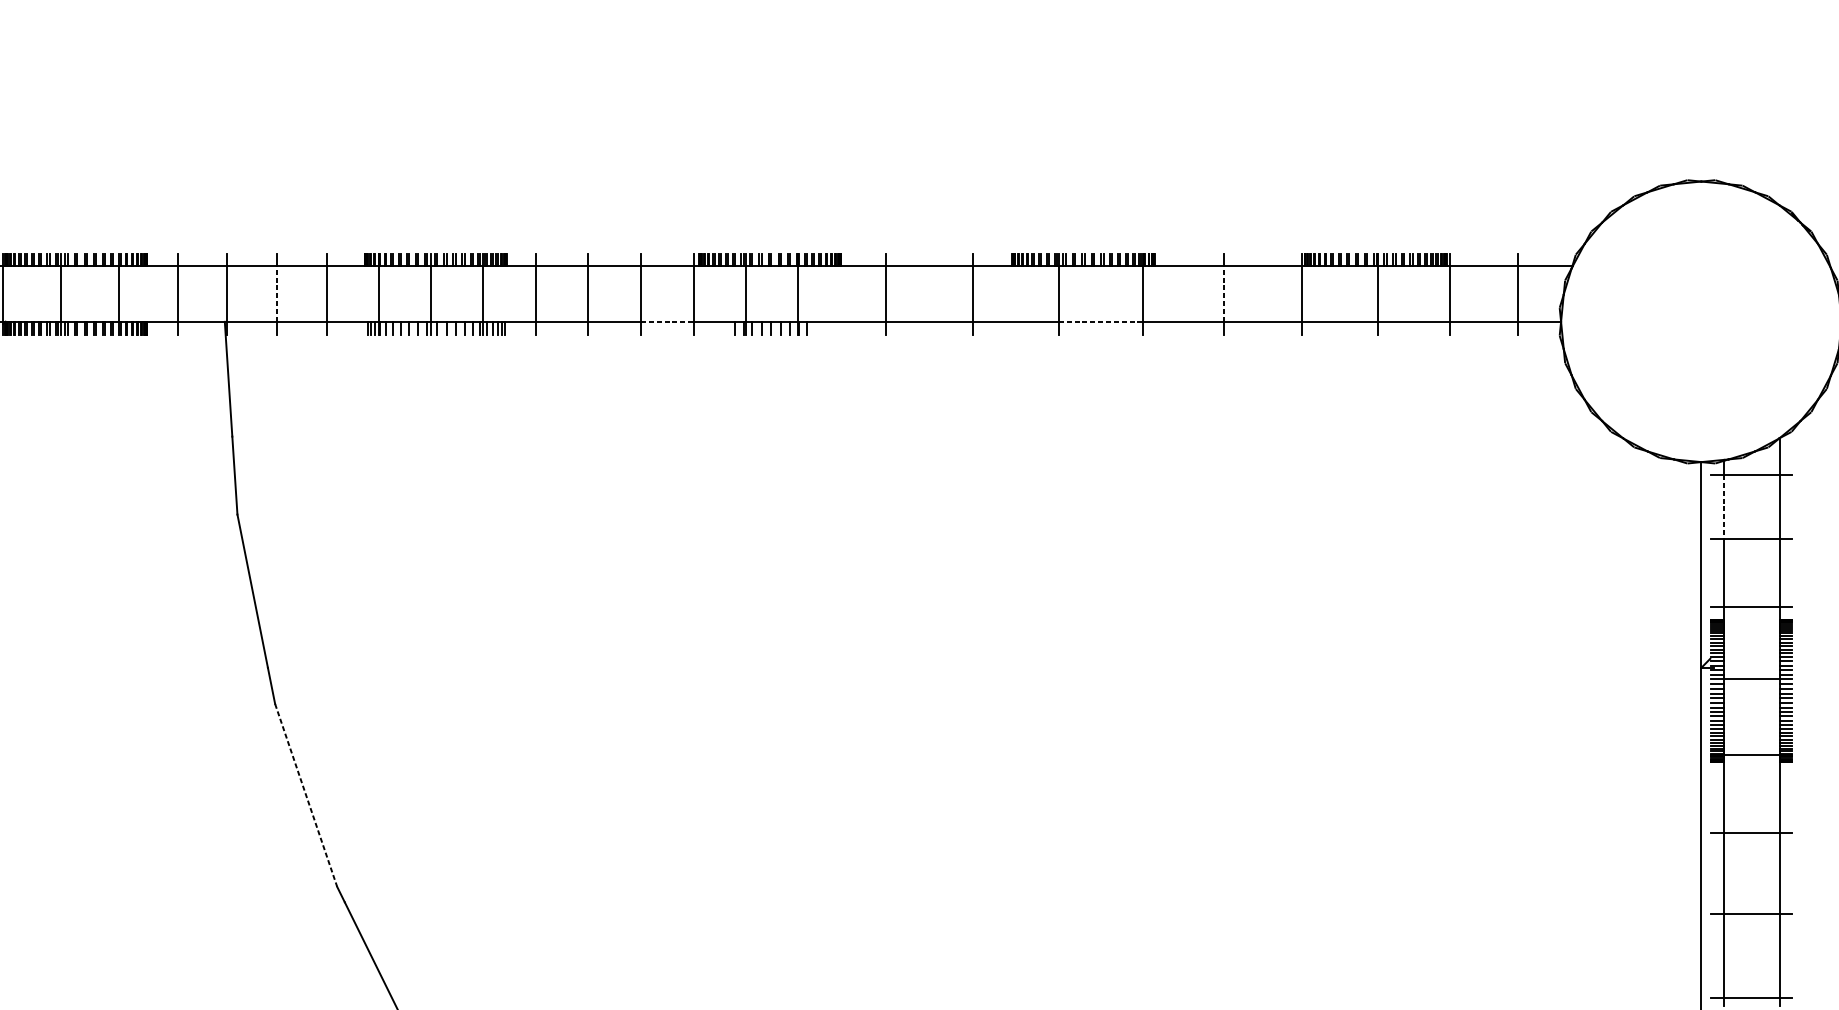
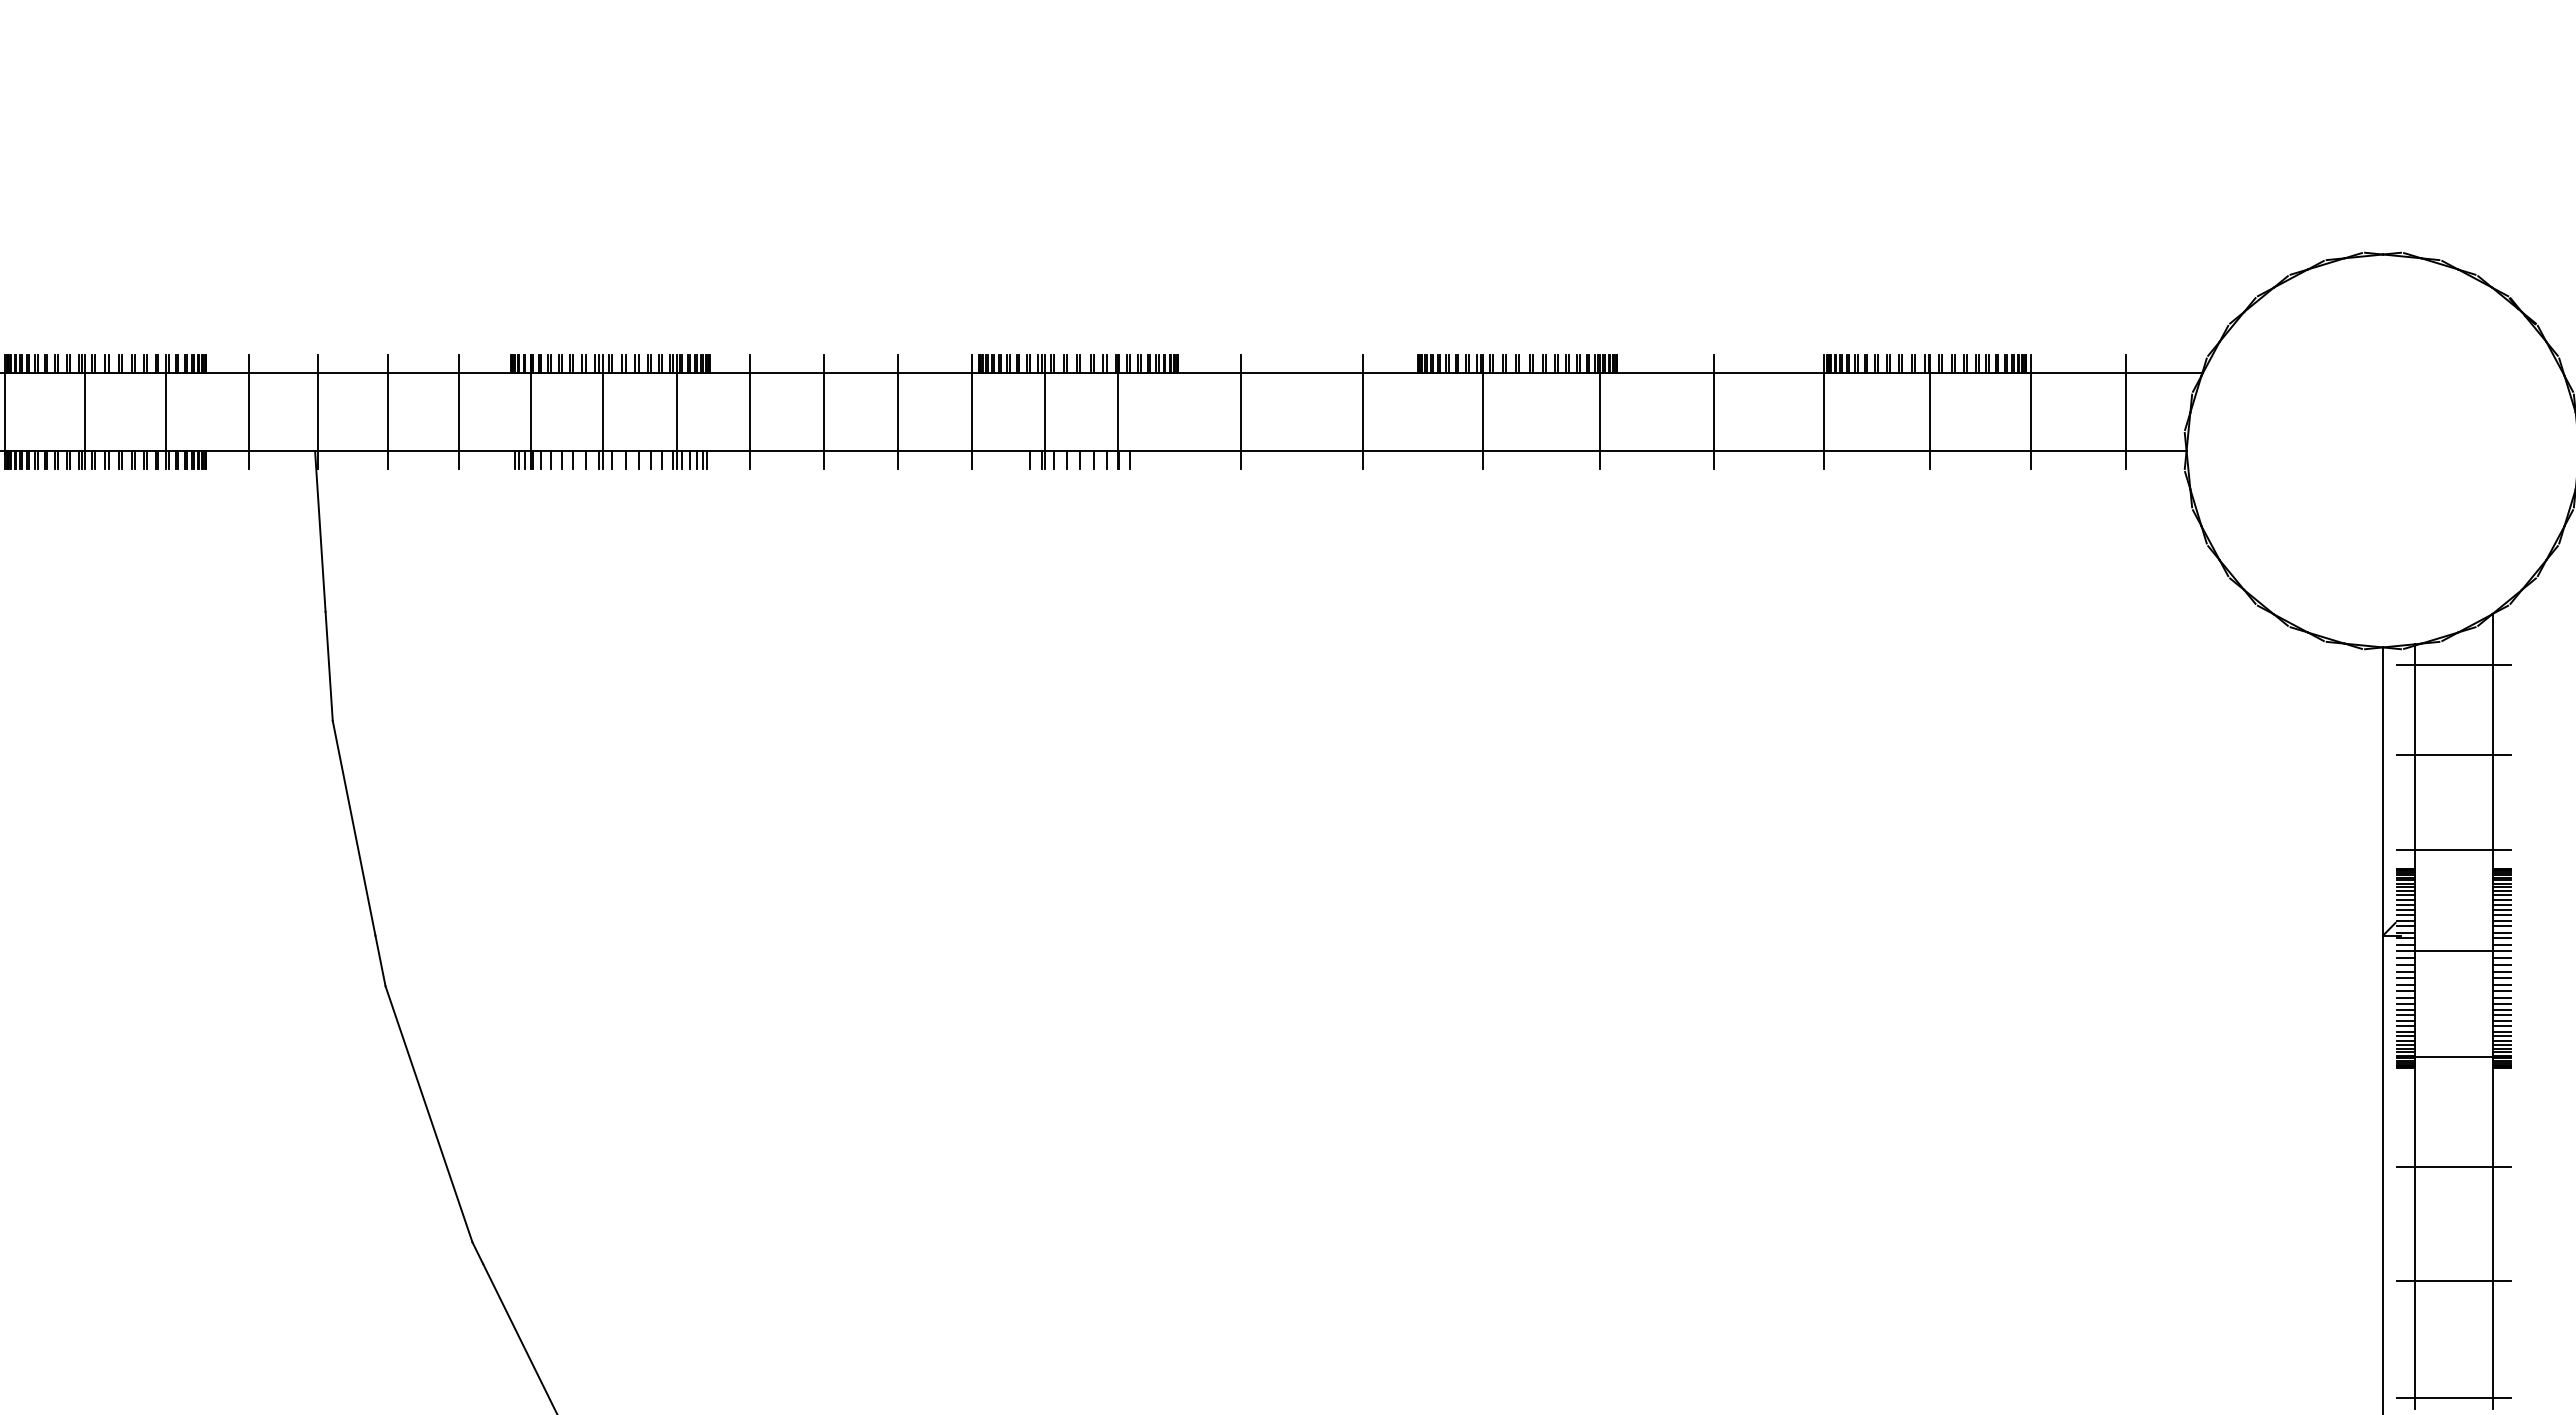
line: (276, 294) -> (387, 412), dashed -> solid
line: (1224, 294) -> (1714, 412), dashed -> solid
line: (667, 321) -> (934, 450), dashed -> solid
line: (1100, 321) -> (1541, 450), dashed -> solid
line: (1724, 507) -> (2415, 710), dashed -> solid
line: (306, 795) -> (429, 1114), dashed -> solid

